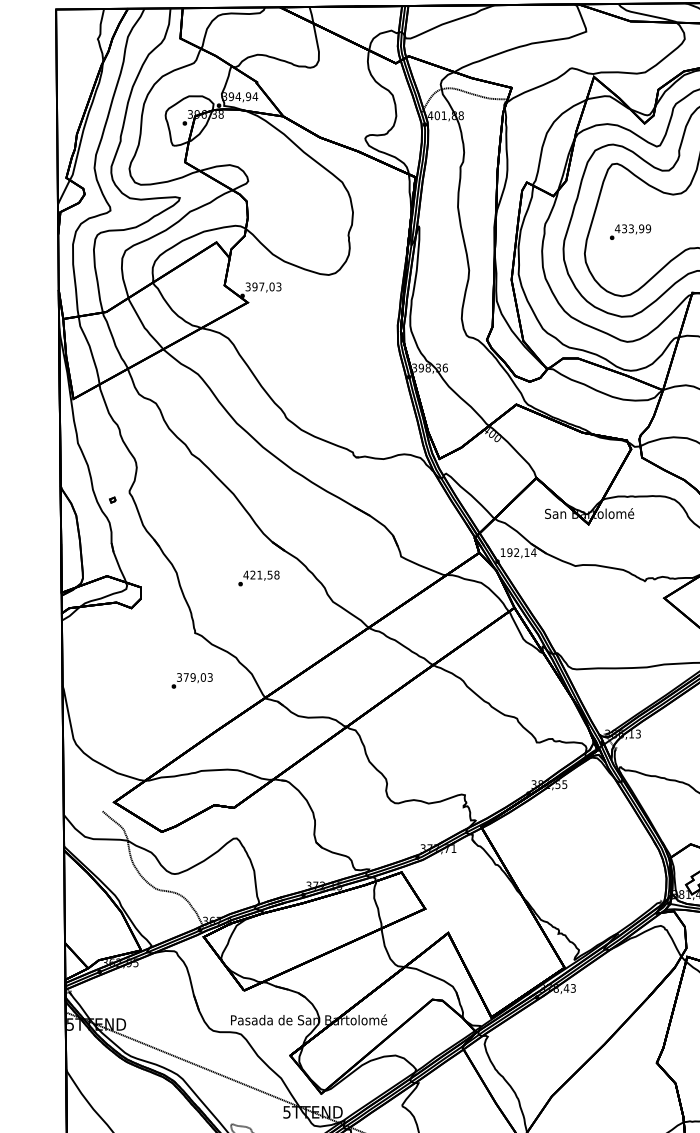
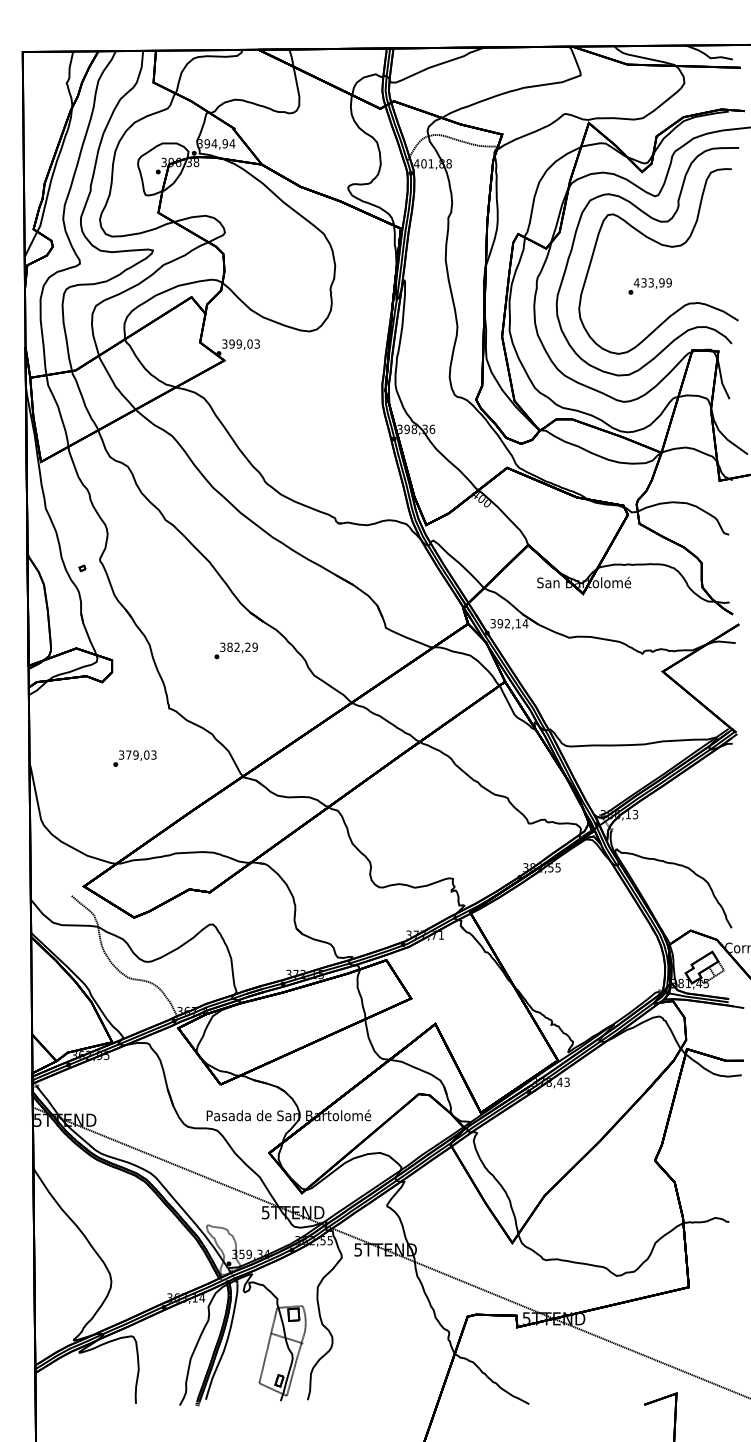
text: (629, 232) -> (649, 286), moved
text: (261, 286) -> (238, 343), 397,03 -> 399,03
text: (502, 552) -> (492, 623), 192,14 -> 392,14
text: (261, 574) -> (238, 646), 421,58 -> 382,29
text: (191, 680) -> (134, 758), moved

